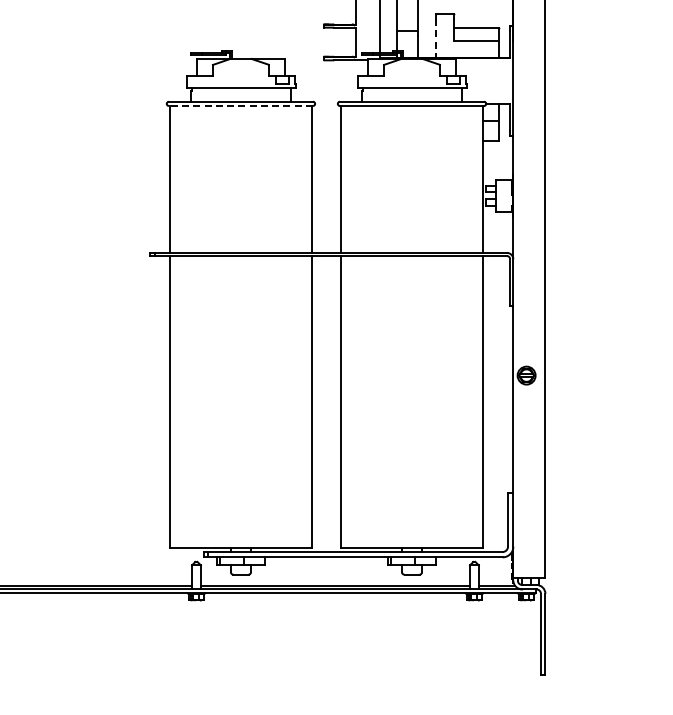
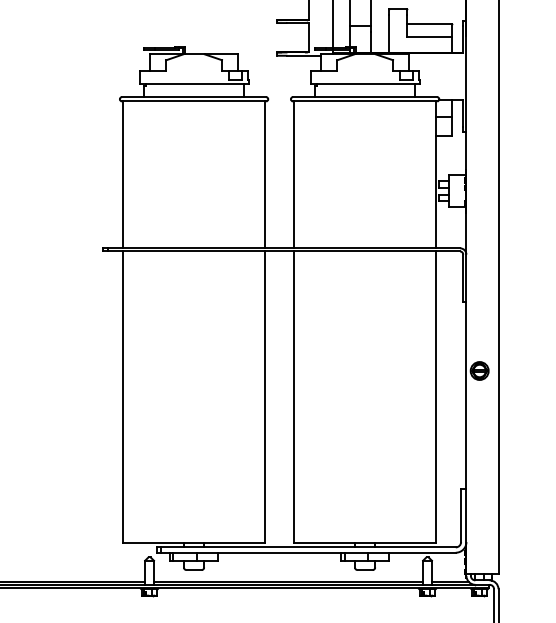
line: (435, 39) -> (388, 34), dashed -> solid
line: (240, 106) -> (193, 101), dashed -> solid

